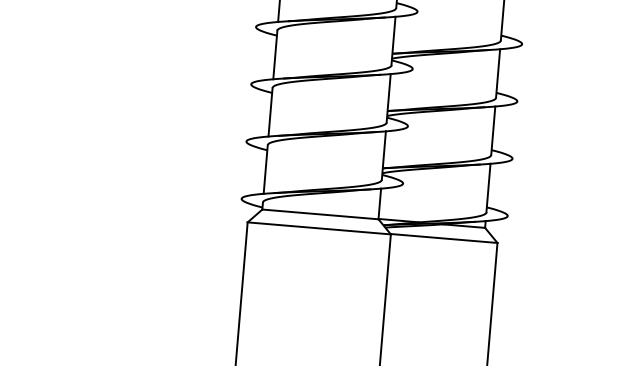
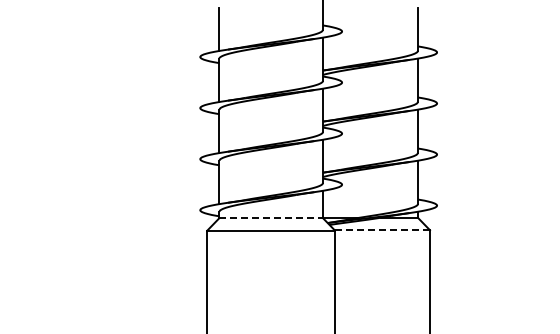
line: (320, 214) -> (271, 218), solid -> dashed
line: (444, 238) -> (382, 230), solid -> dashed

